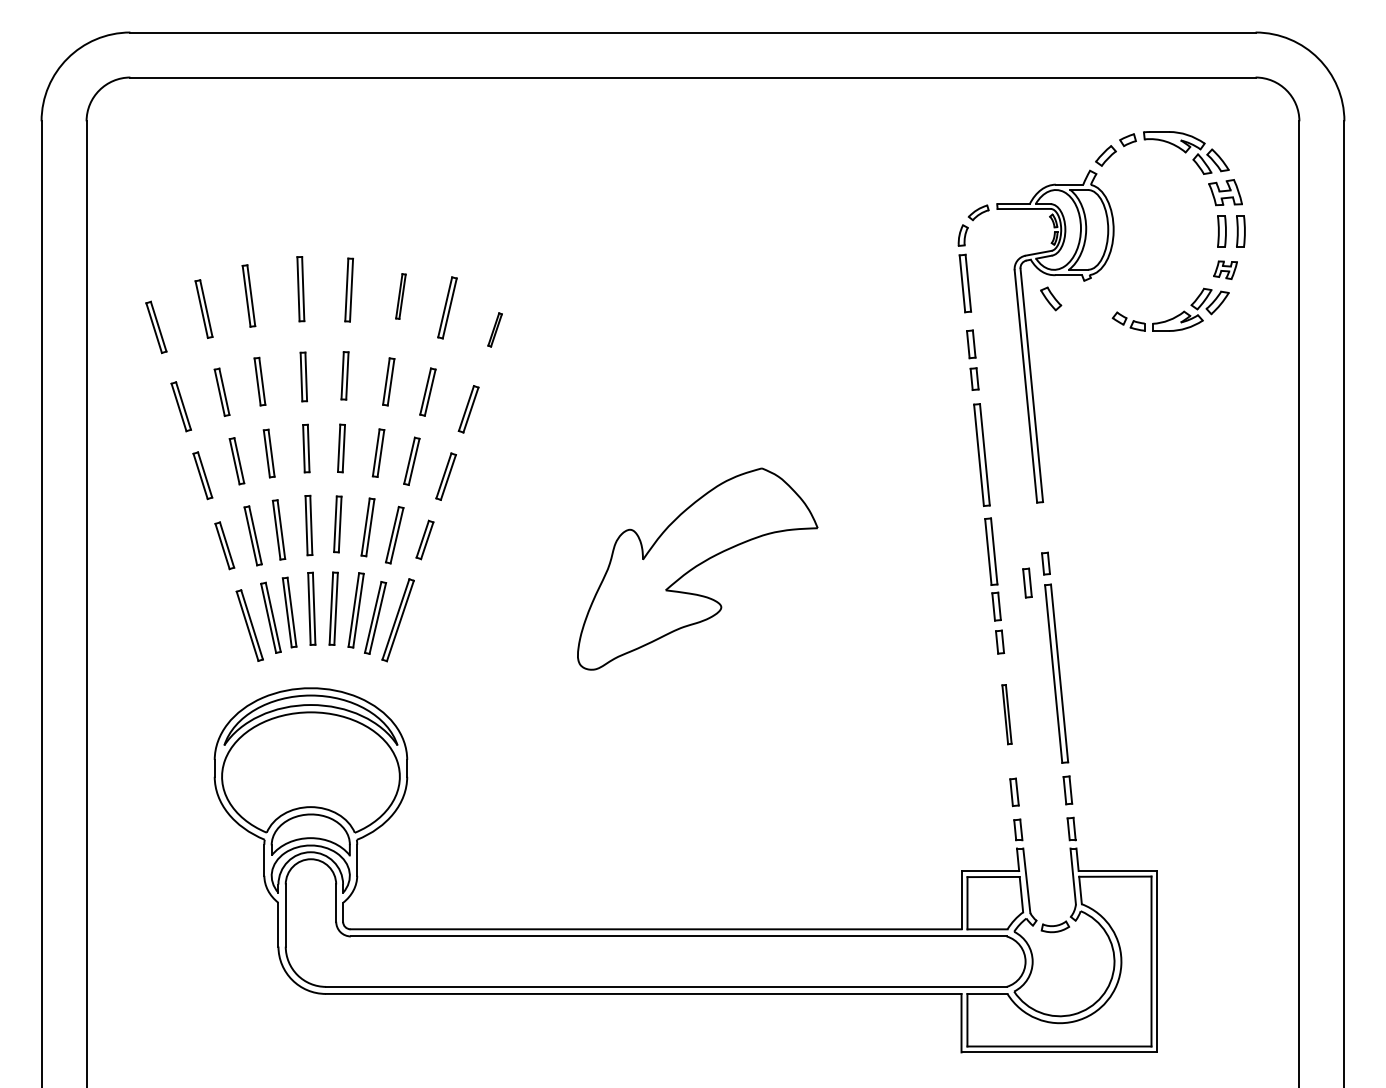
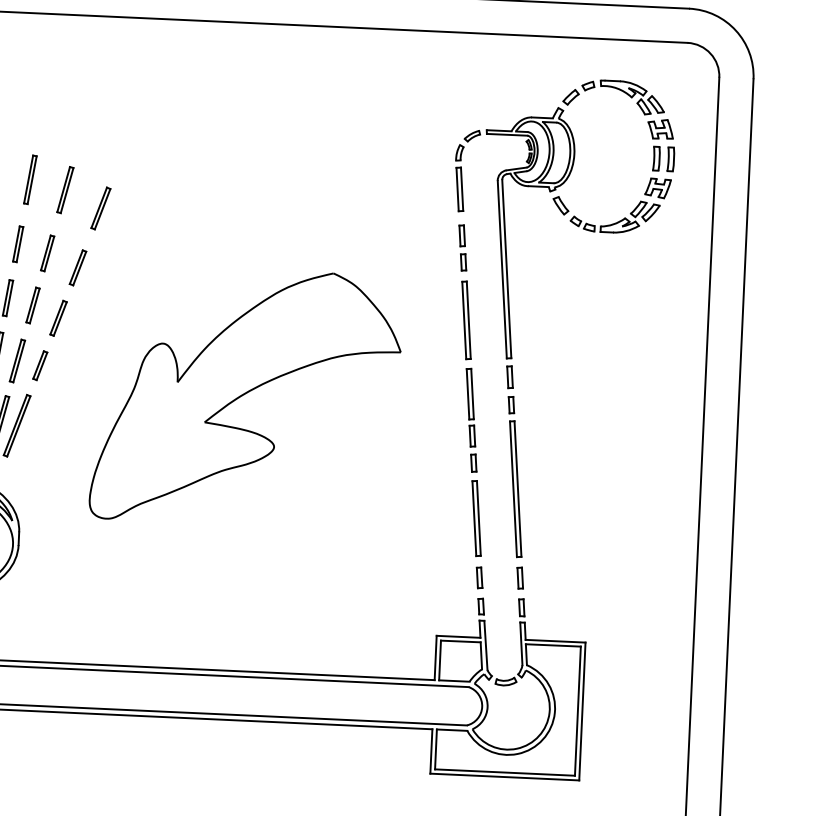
part: (1225, 269) -> (658, 187), size x1.43
part: (400, 296) -> (30, 179), size x1.43
part: (1051, 298) -> (561, 205), moved
part: (494, 329) -> (100, 208), size x1.67
part: (697, 568) -> (246, 396), size x1.67
part: (1027, 582) -> (510, 376), moved
part: (1006, 714) -> (476, 518), size x1.67

